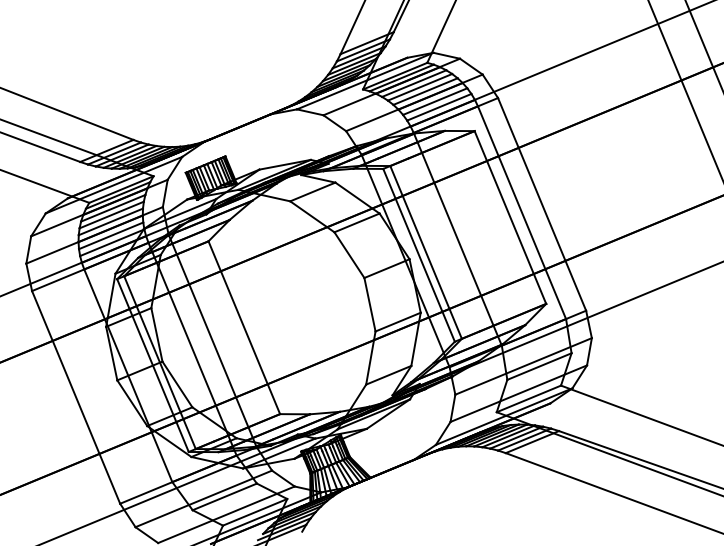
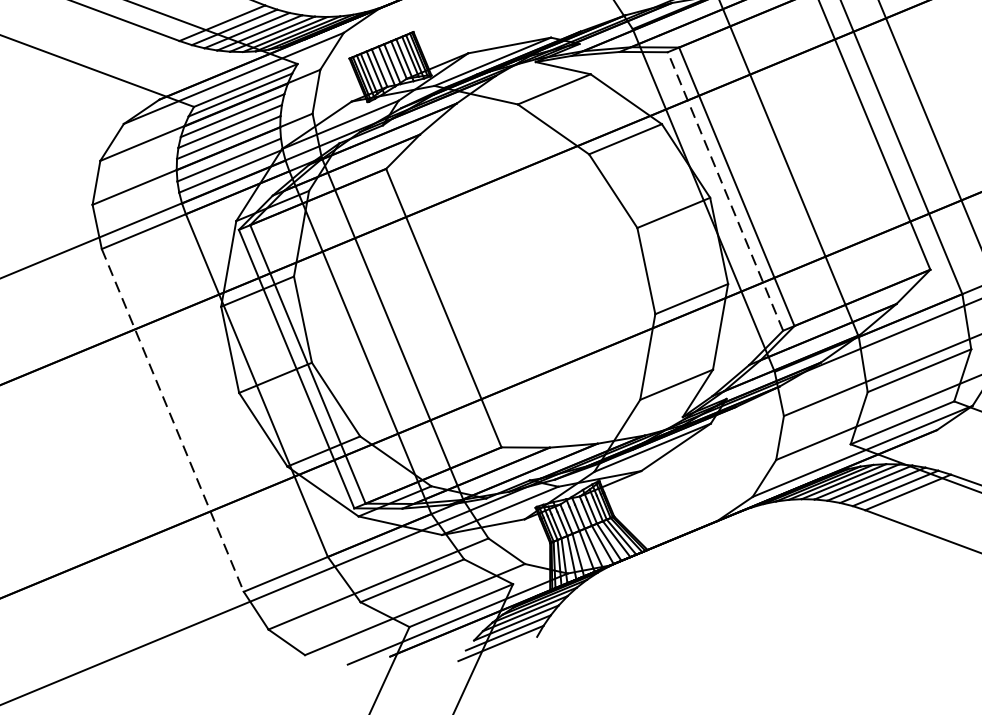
line: (419, 255) -> (726, 191), solid -> dashed
line: (76, 397) -> (173, 420), solid -> dashed

